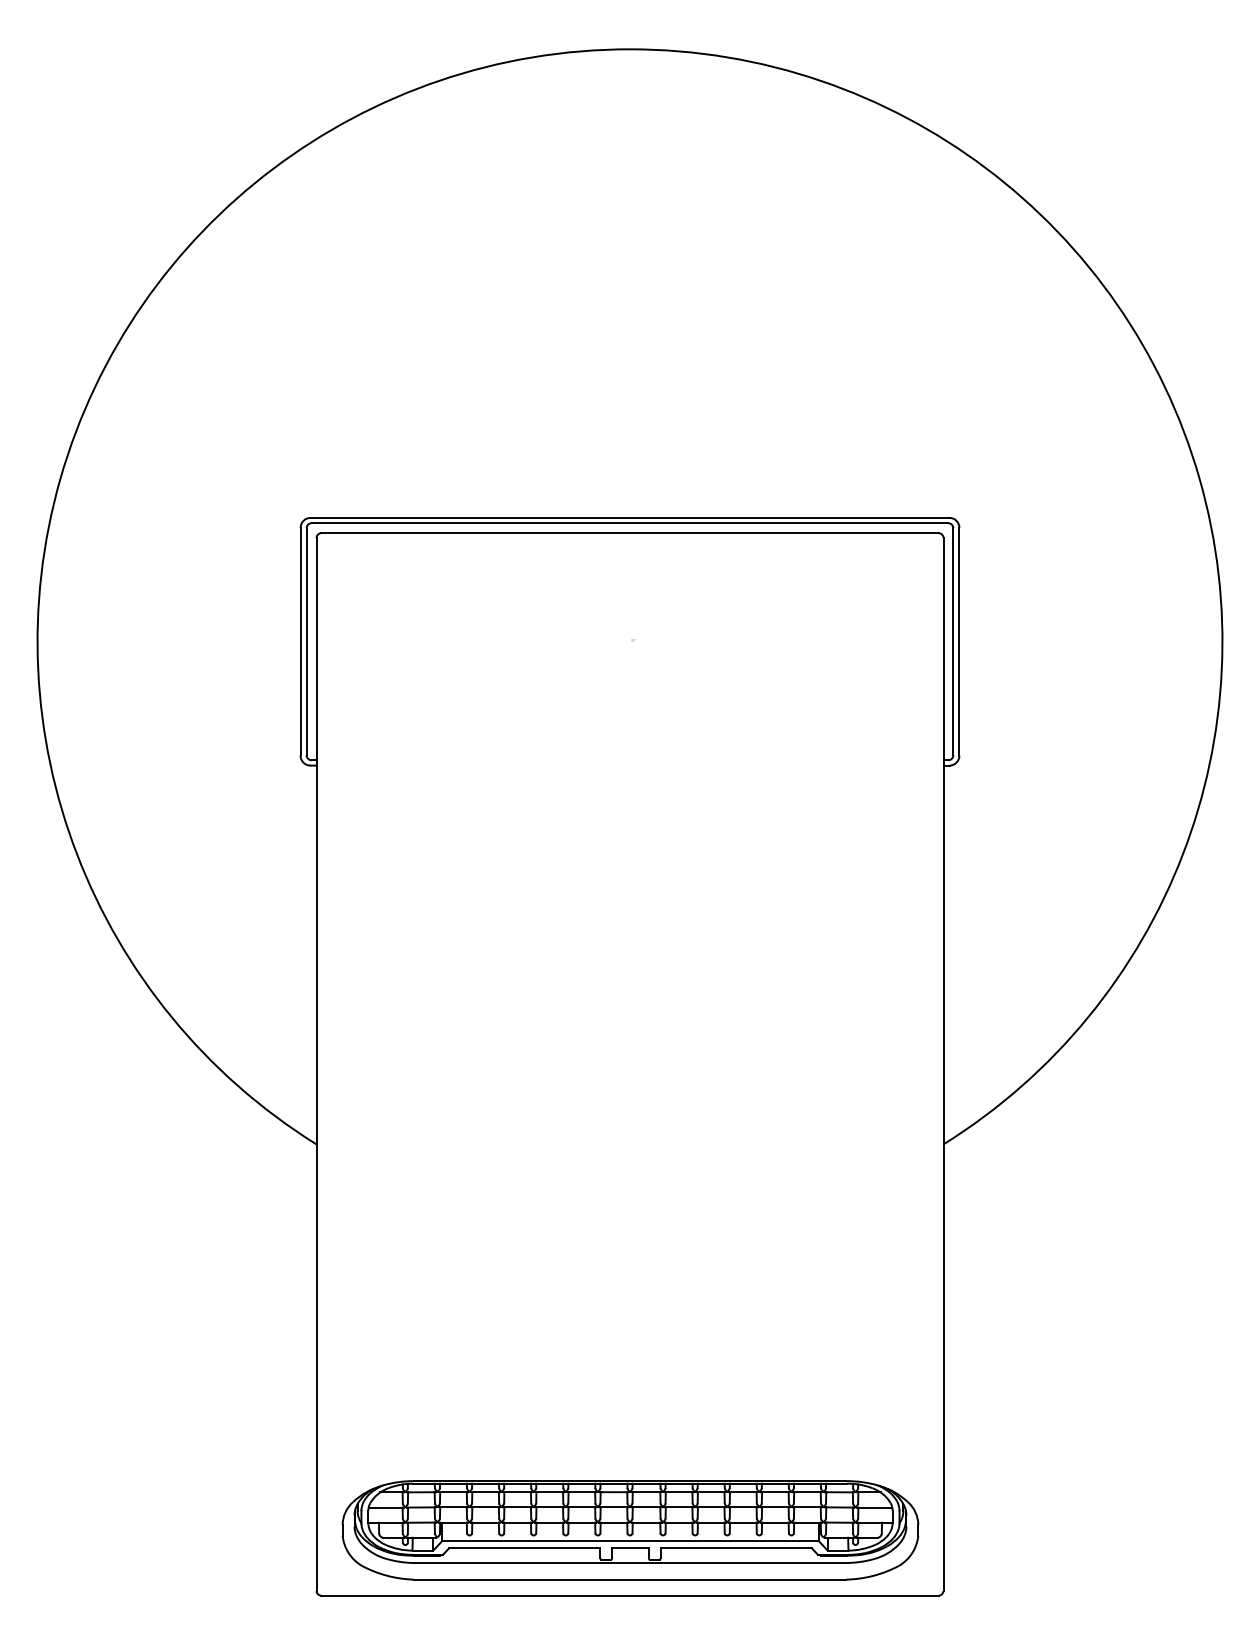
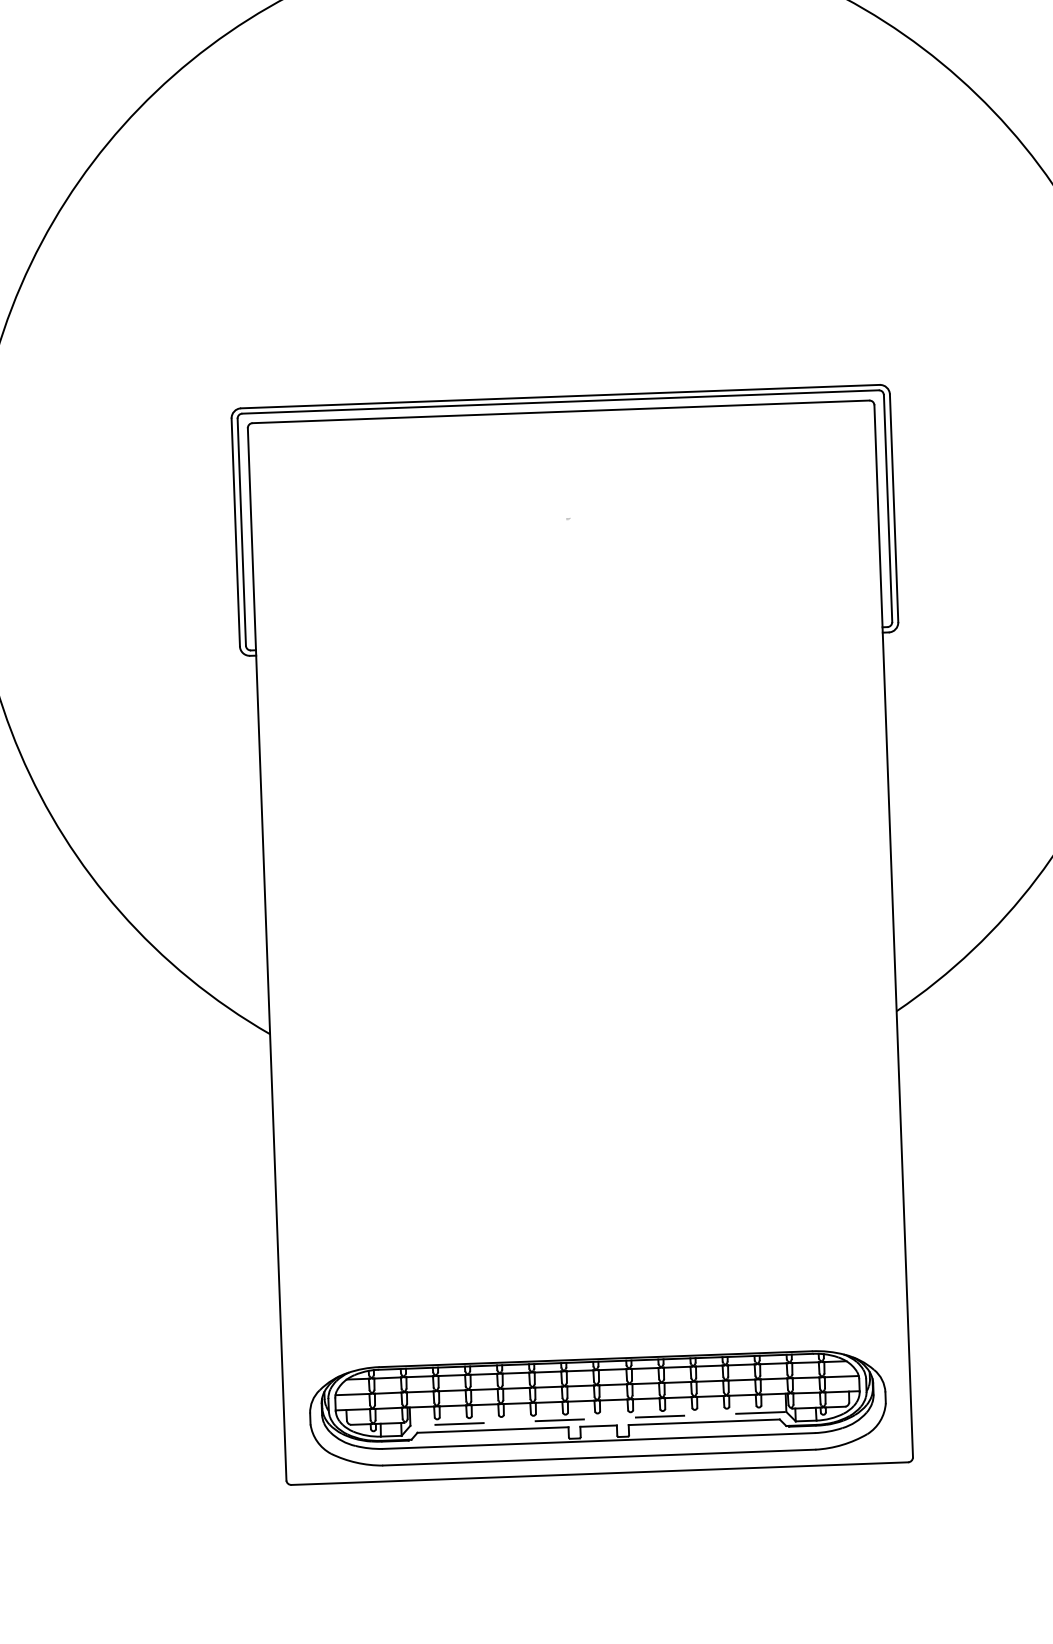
line: (630, 1540) -> (598, 1418), solid -> dashed

